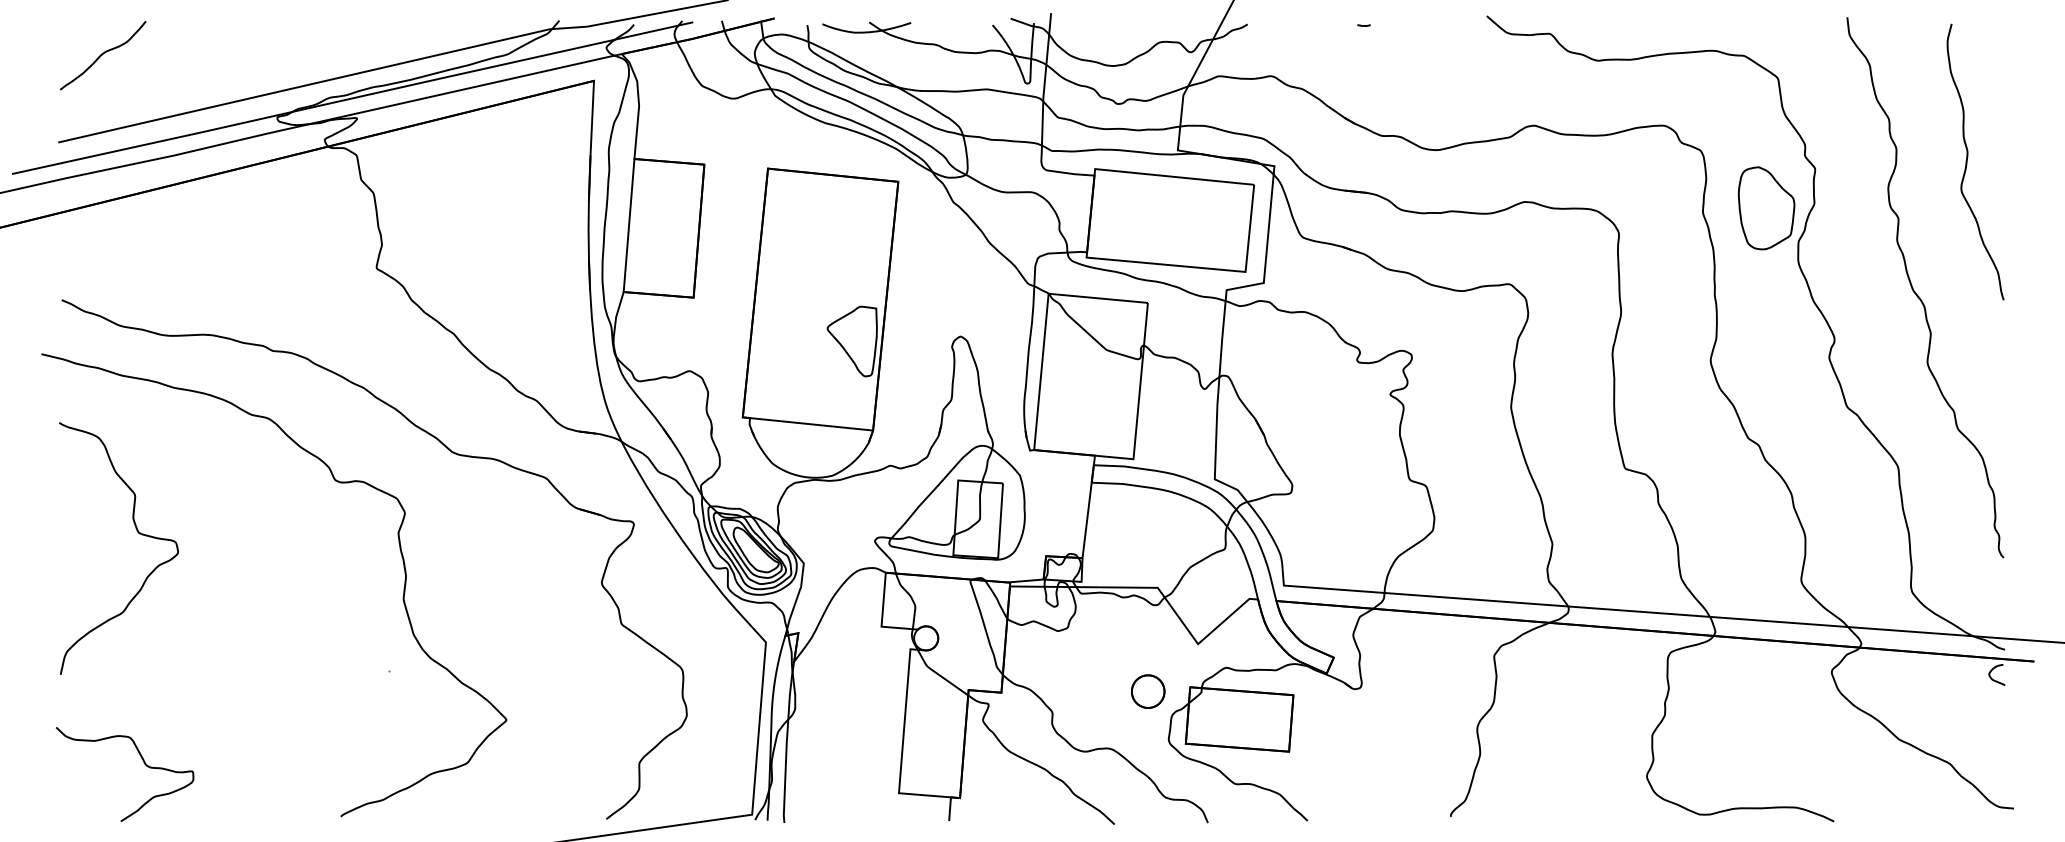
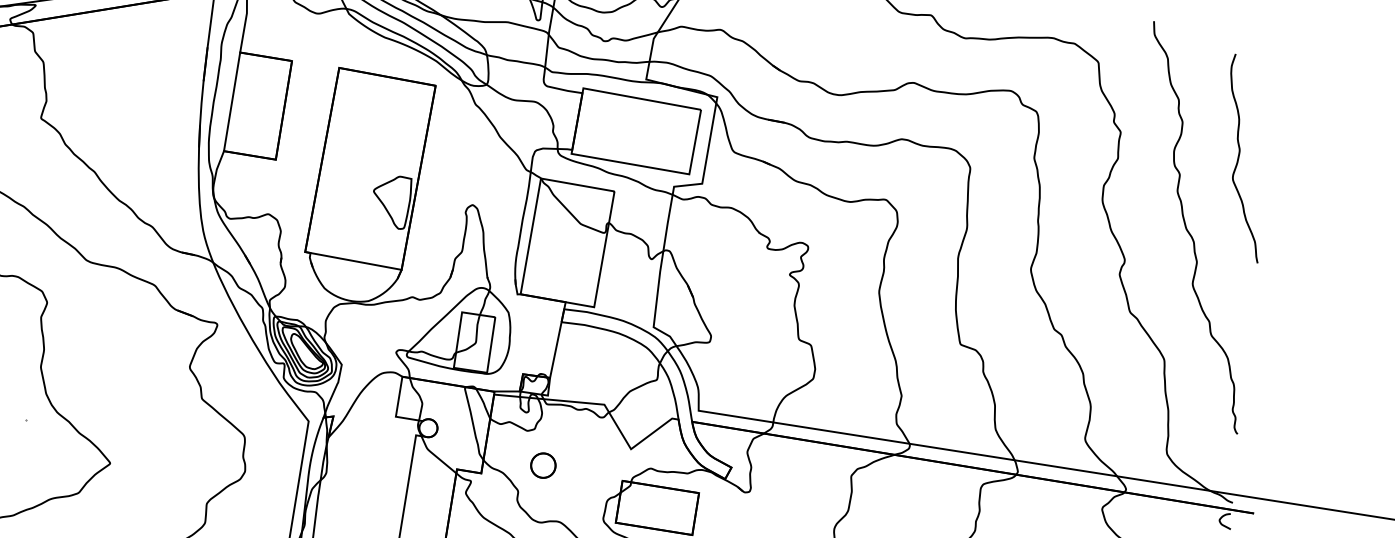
curve: (1967, 161) -> (1239, 157), moved
part: (1766, 208) -> (1081, 158), removed
part: (1148, 691) -> (543, 465), moved

